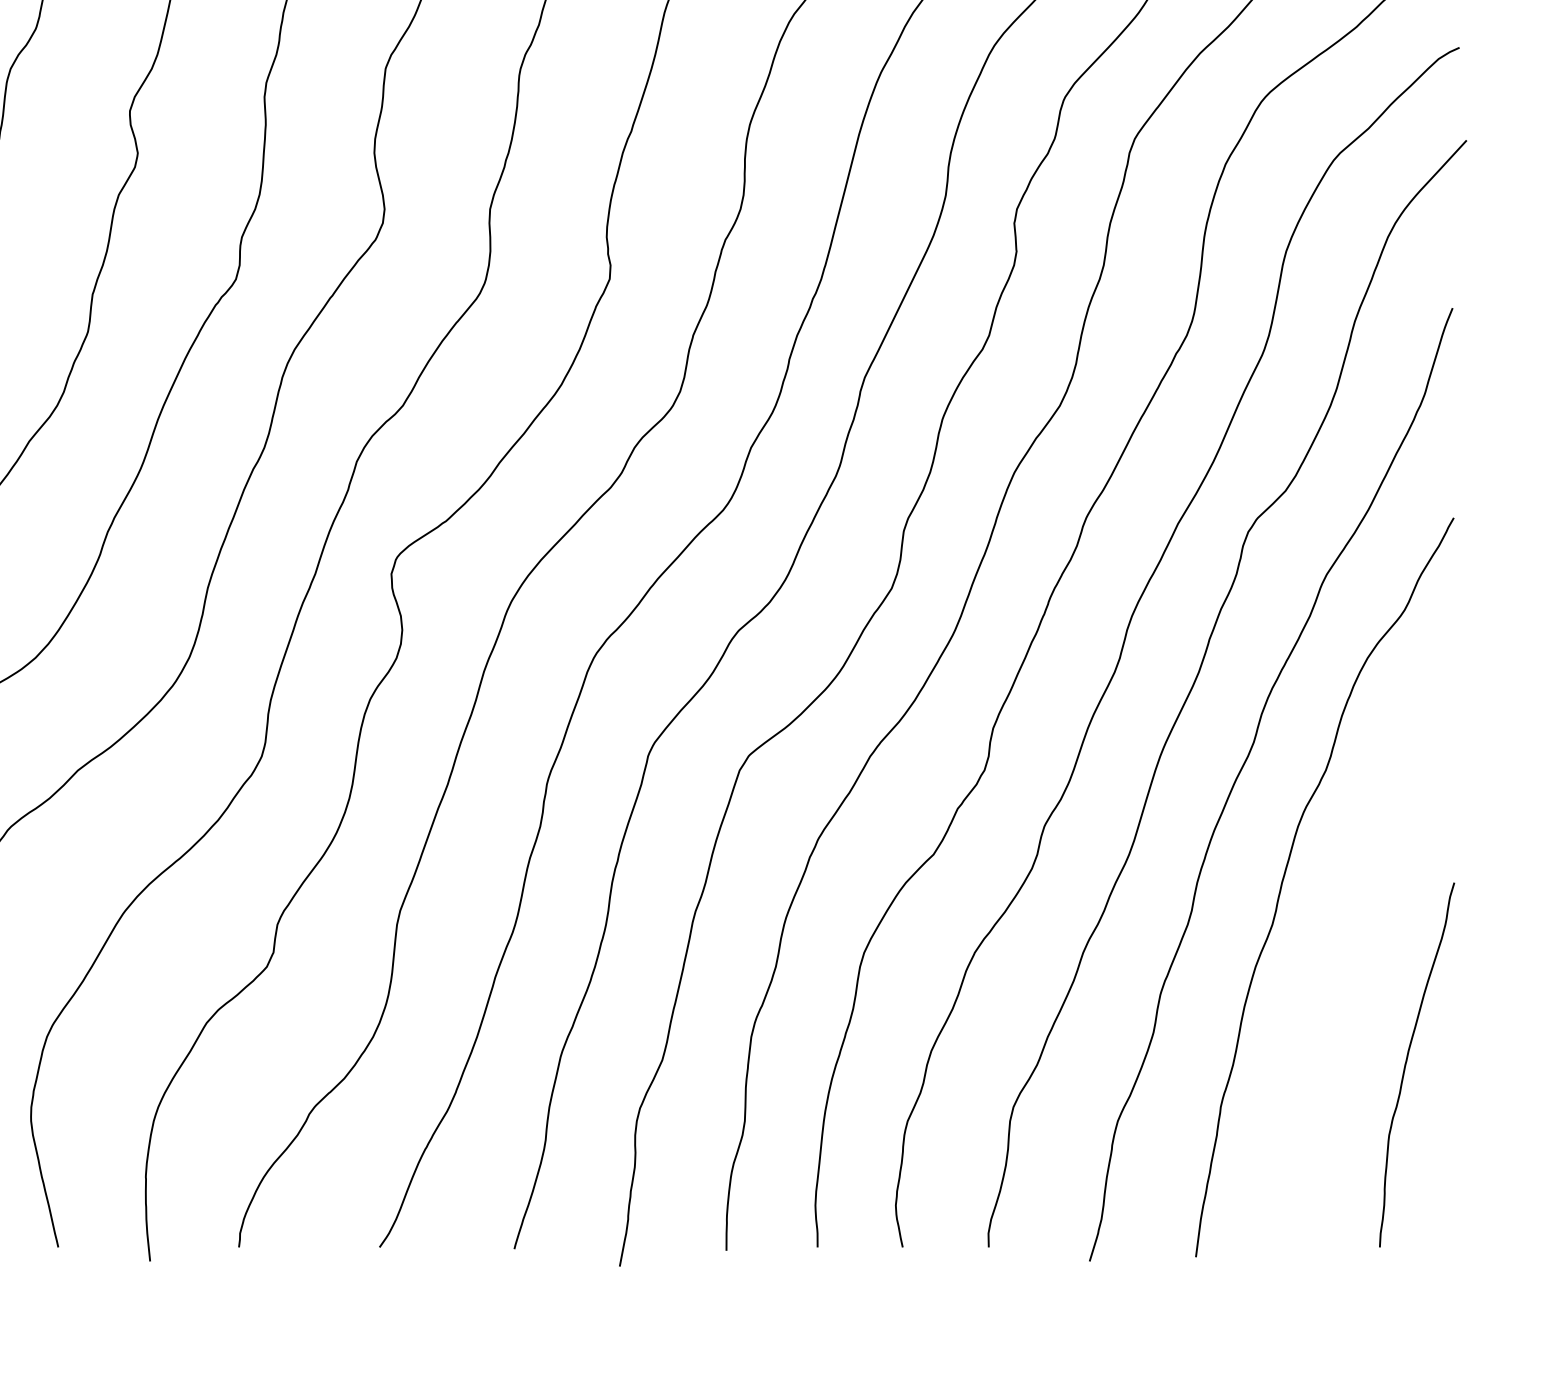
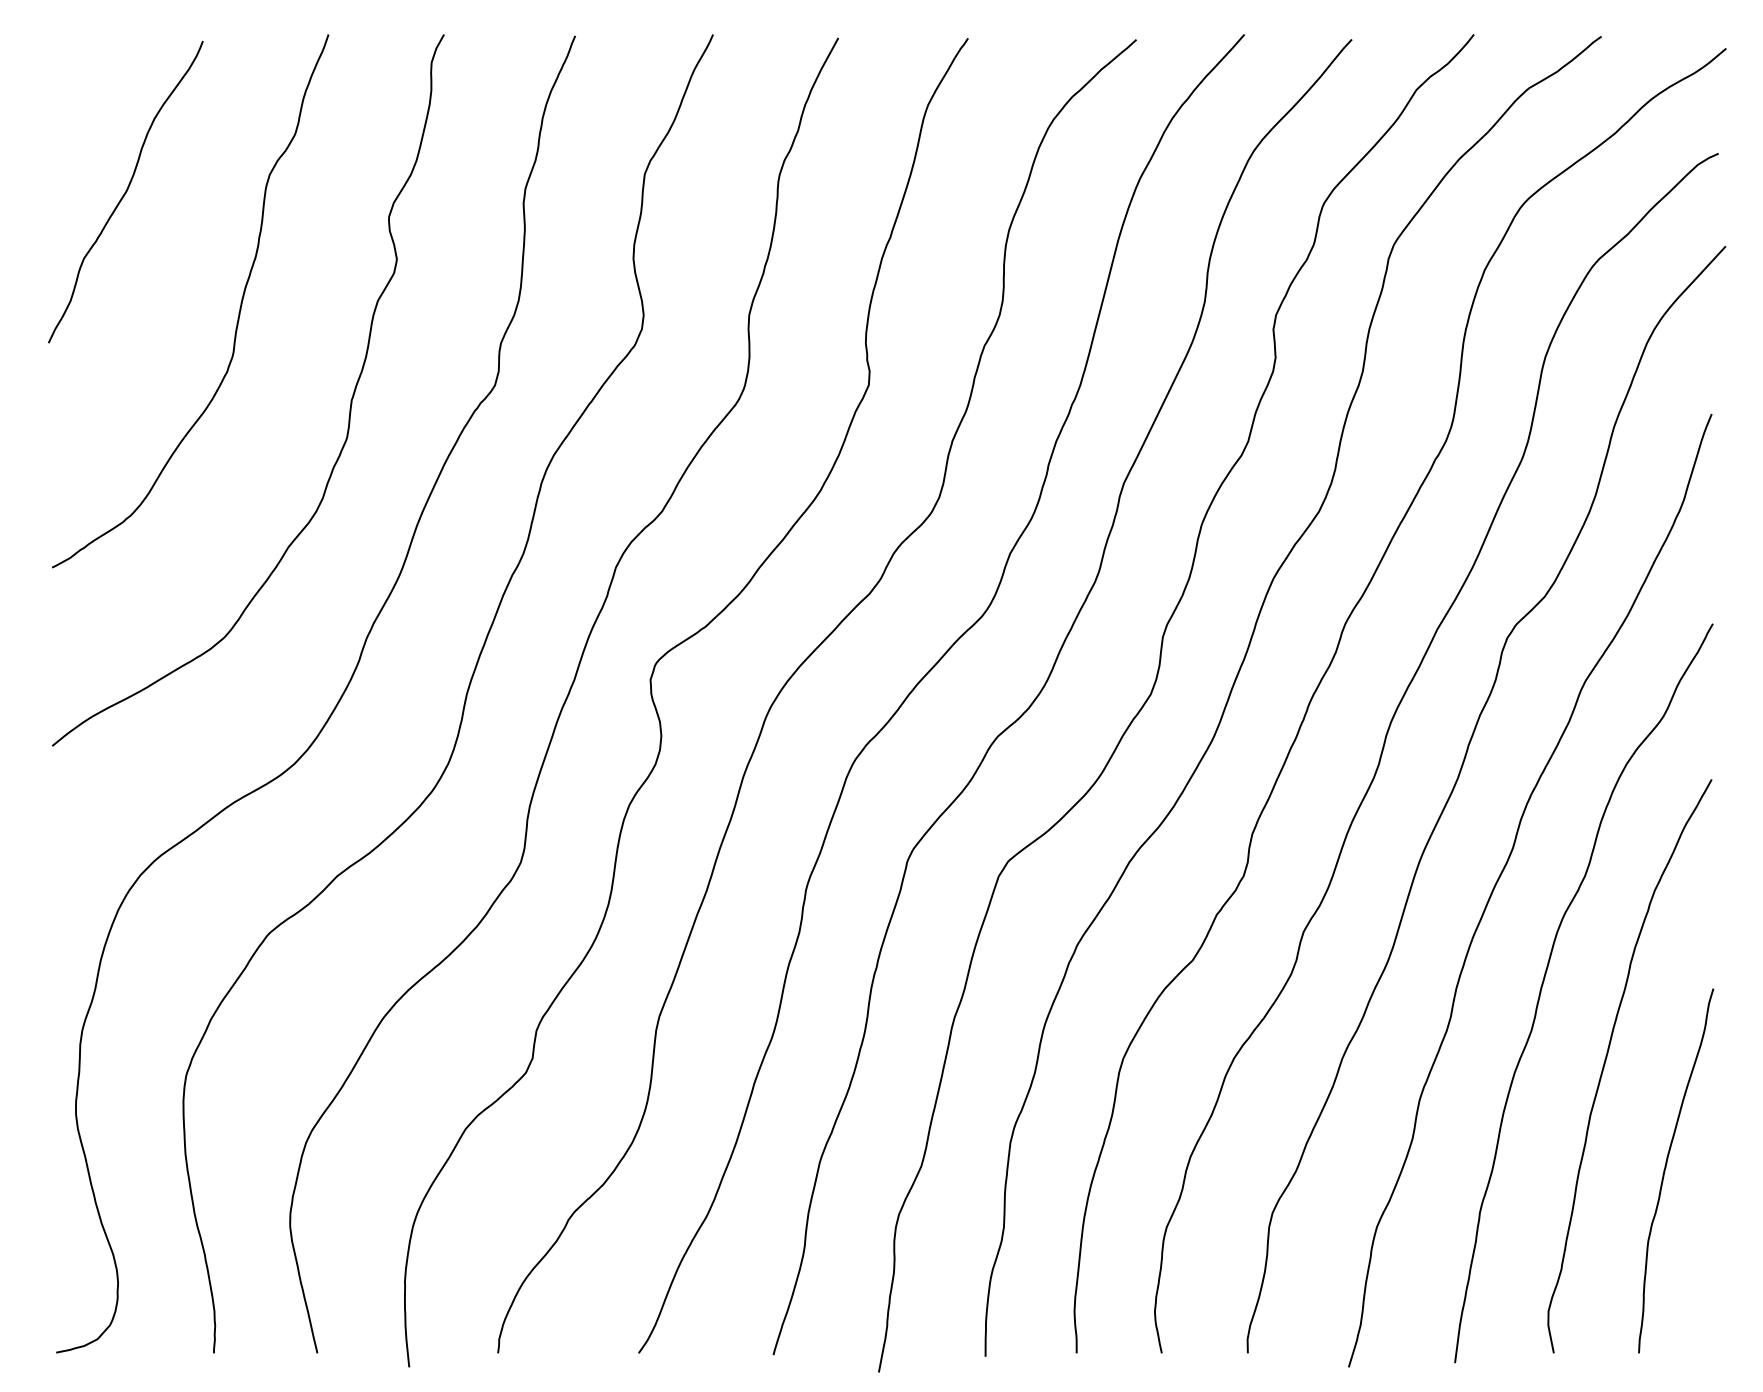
curve: (1347, 955) -> (1606, 1061), added

